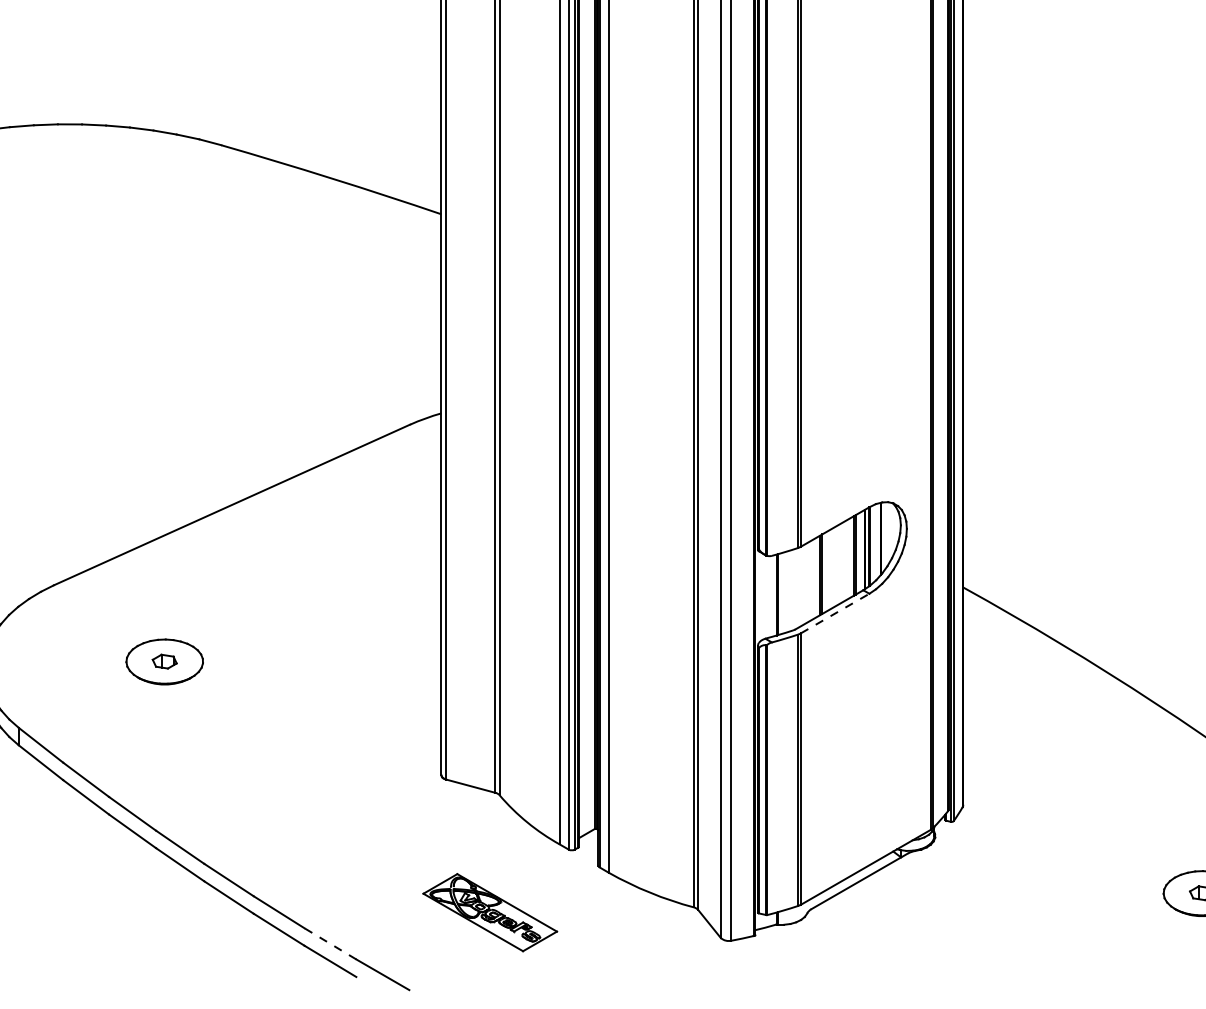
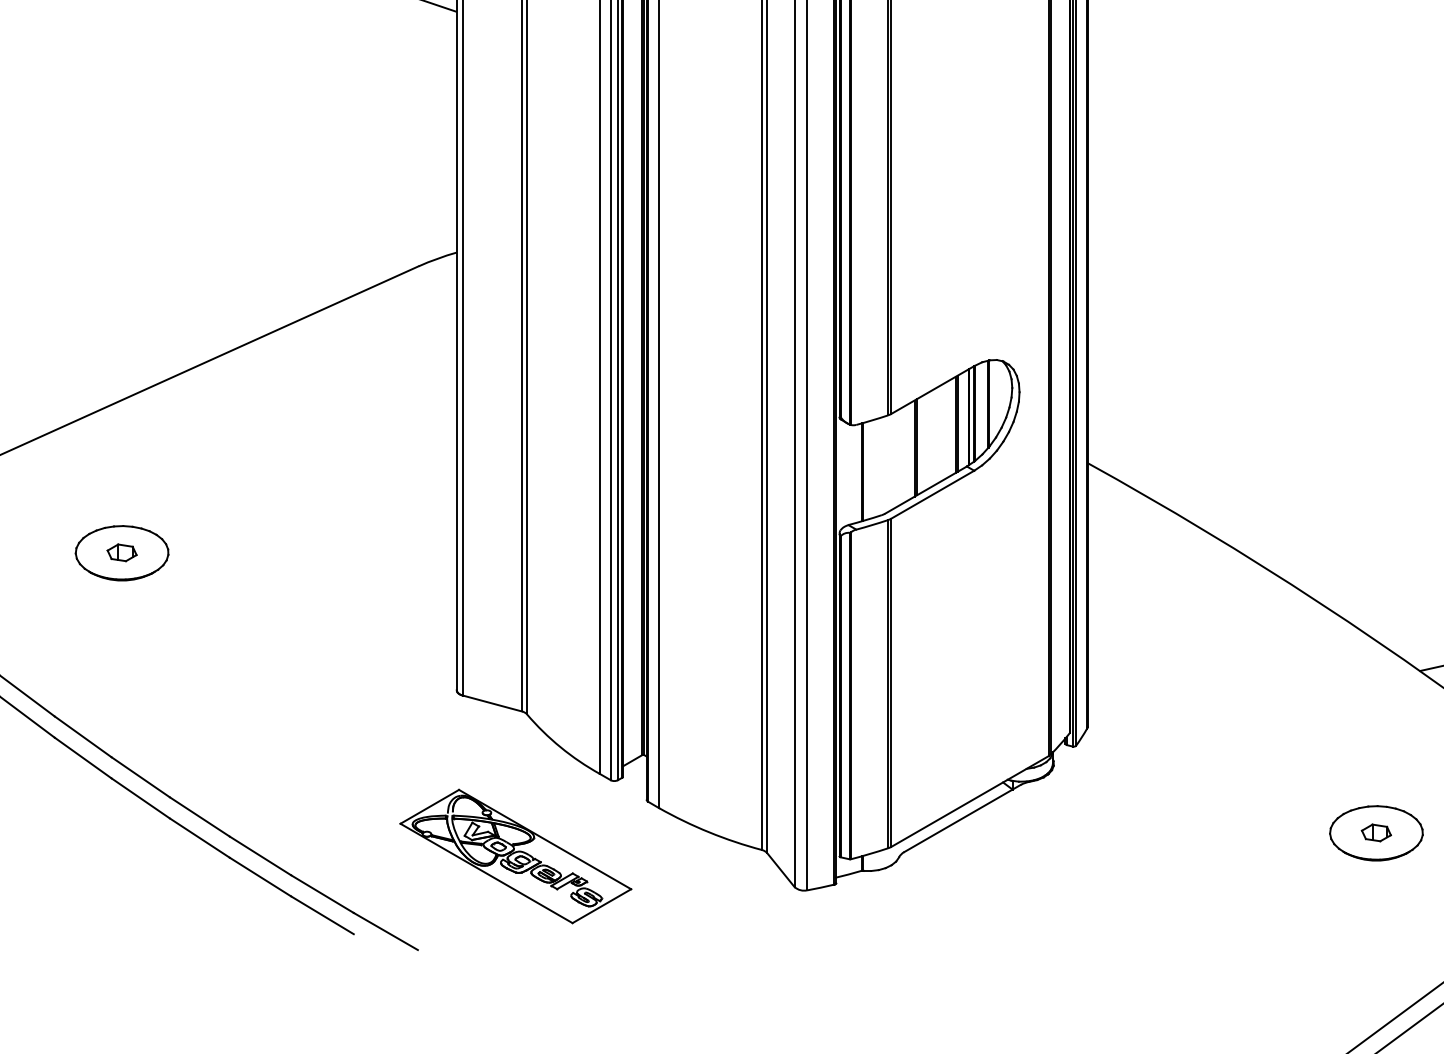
line: (835, 613) -> (933, 494), dashed -> solid
part: (489, 912) -> (514, 856), size x1.43
line: (330, 943) -> (322, 893), dashed -> solid

